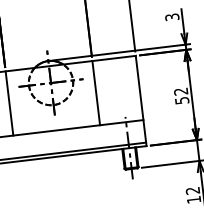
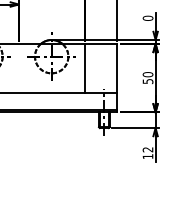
text: (171, 16) -> (147, 17), 3 -> 0
text: (180, 91) -> (147, 74), 52 -> 50
line: (8, 102) -> (18, 67), removed

